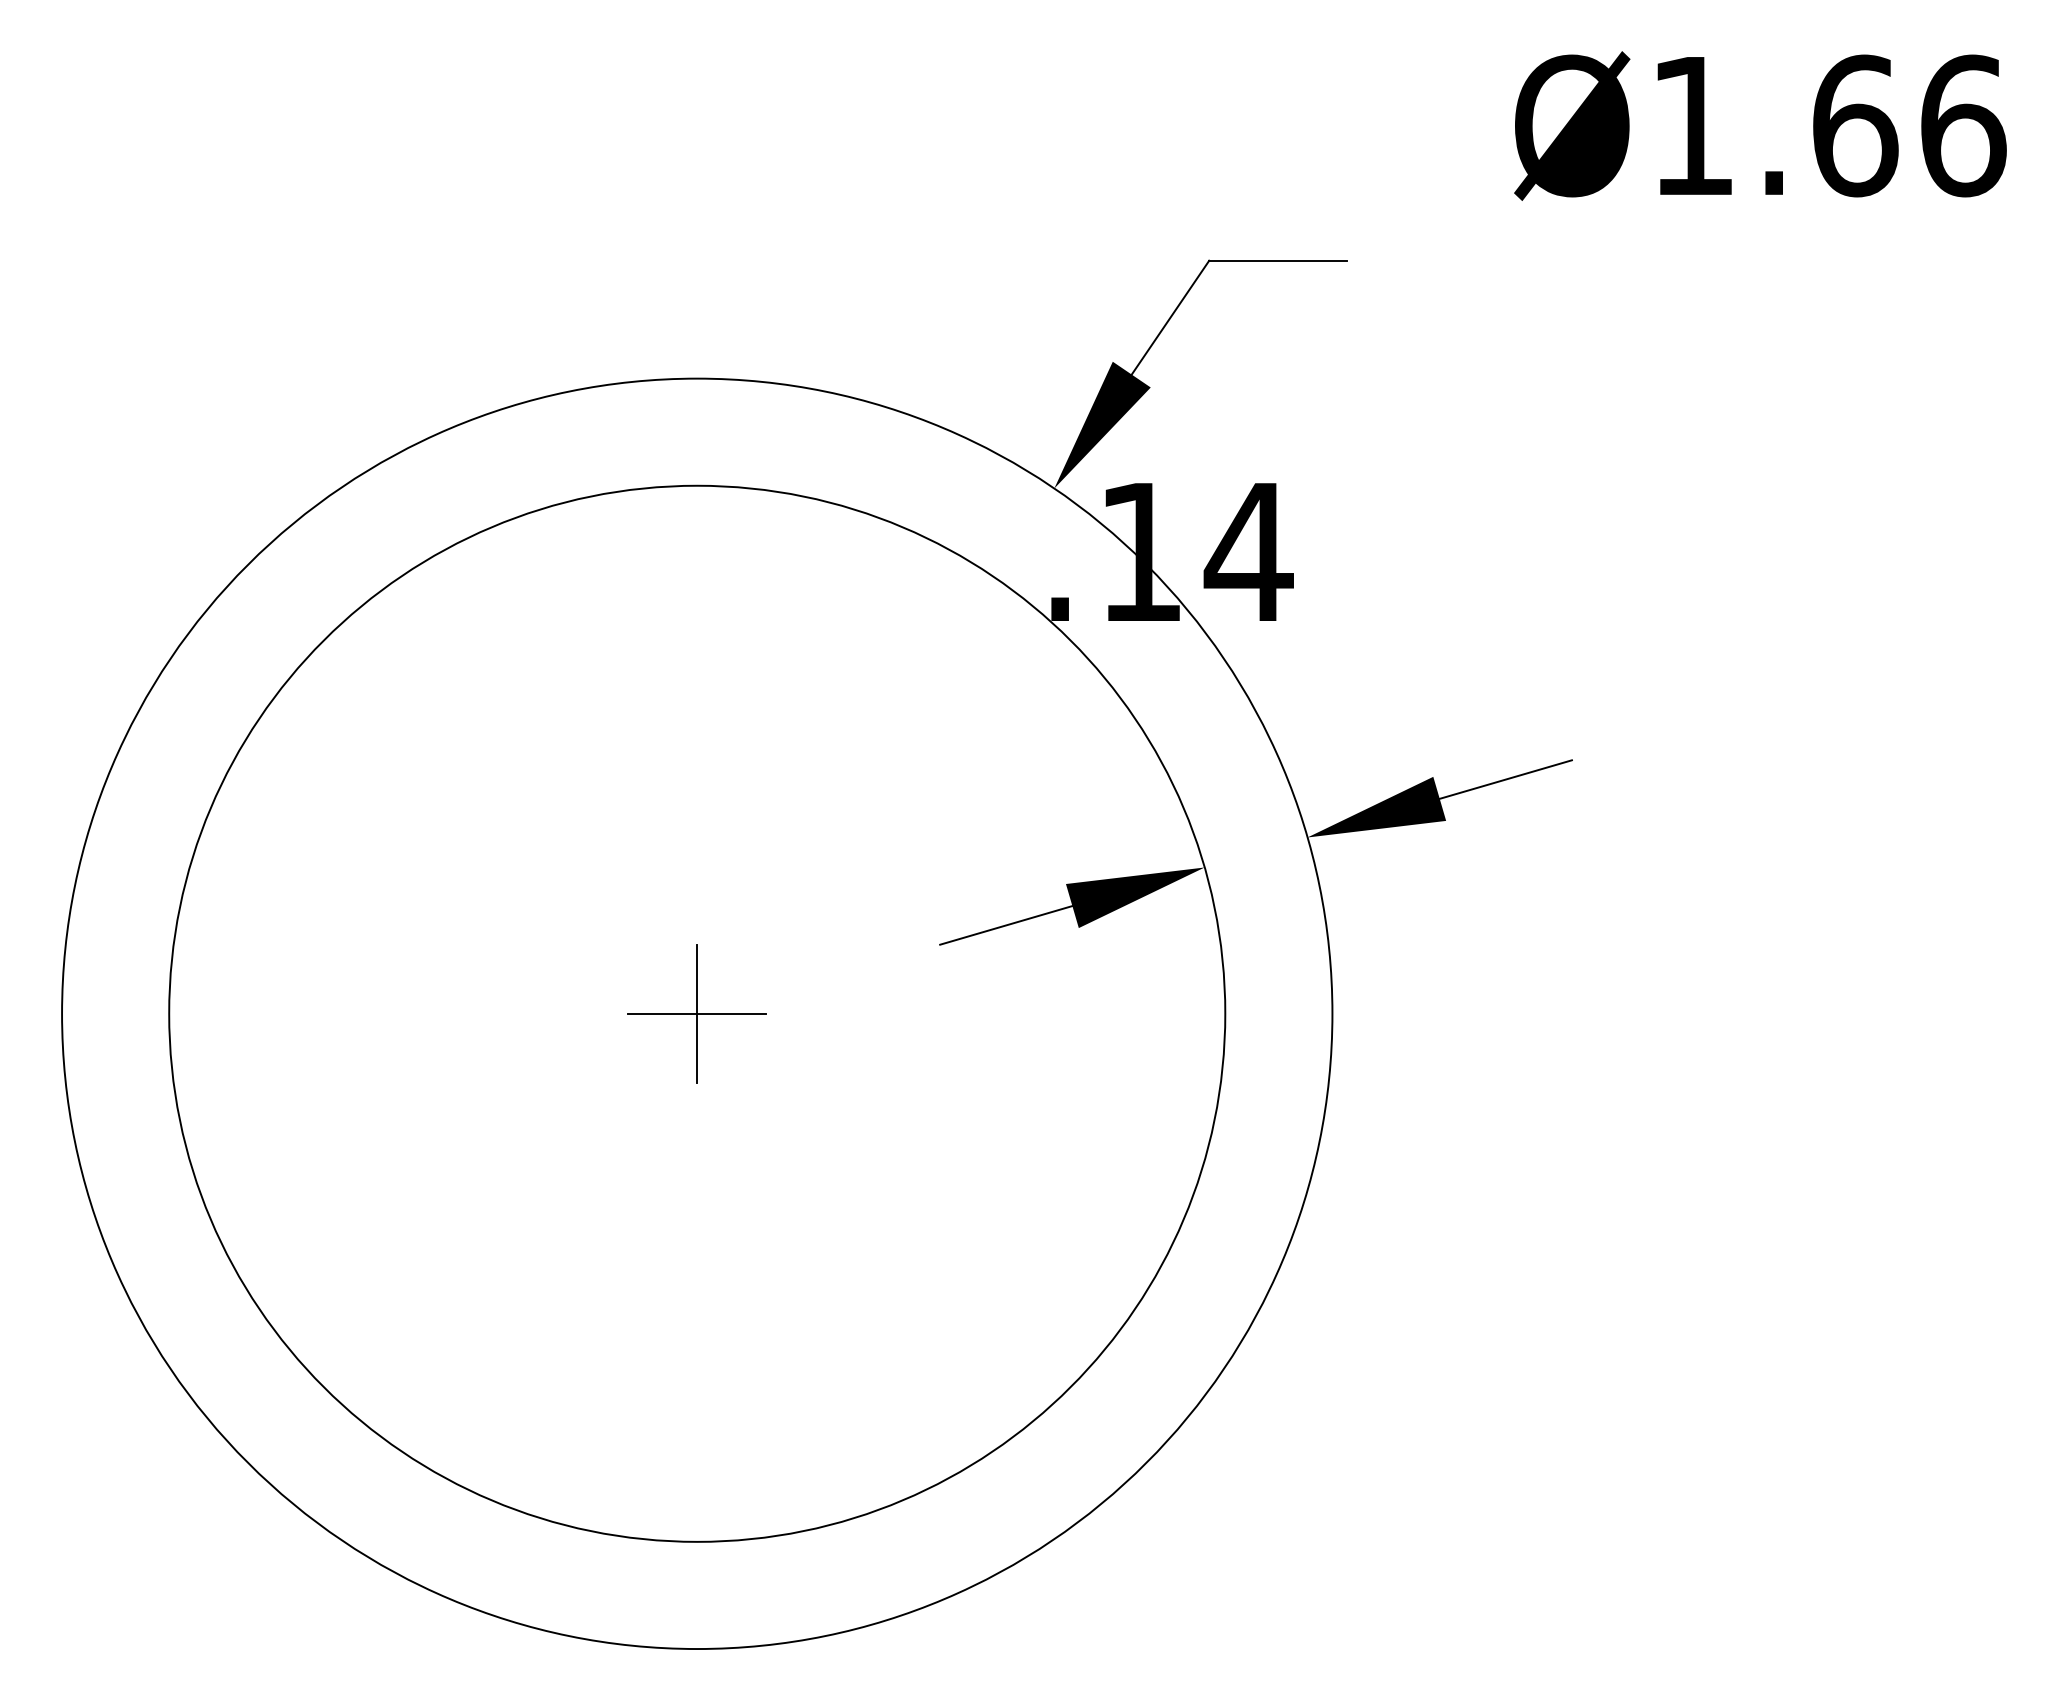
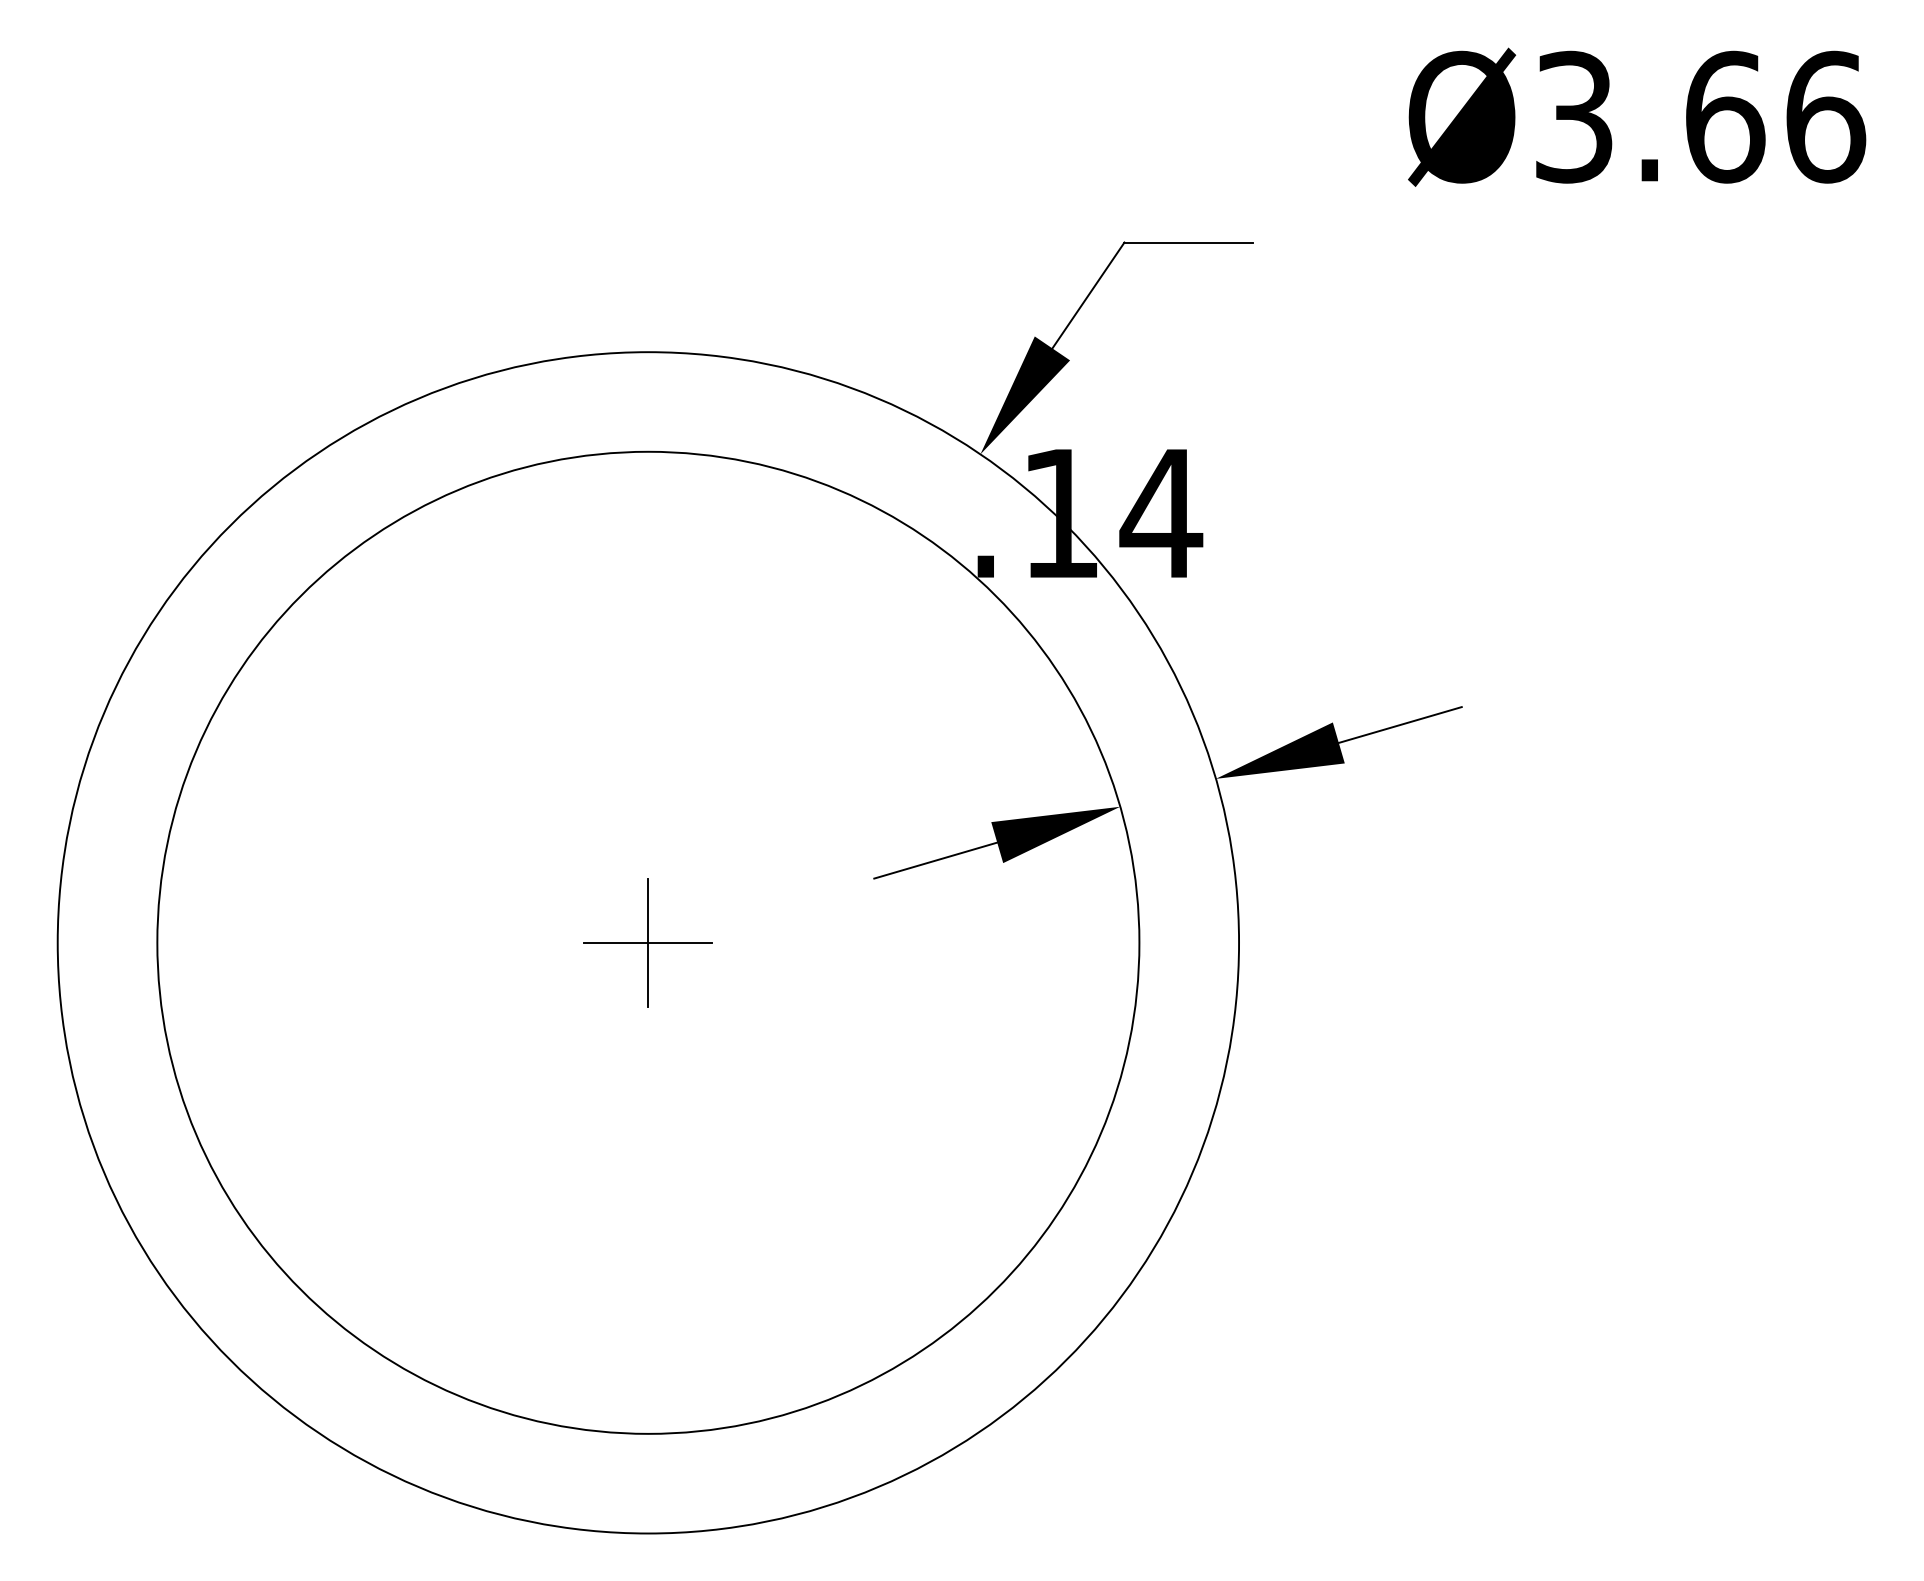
text: (1692, 125) -> (1573, 116), Ø1.66 -> Ø3.66

